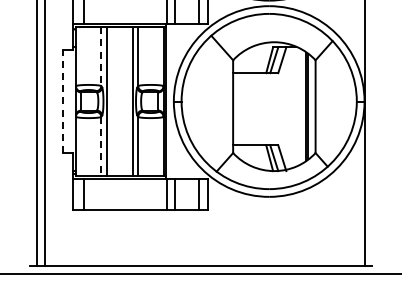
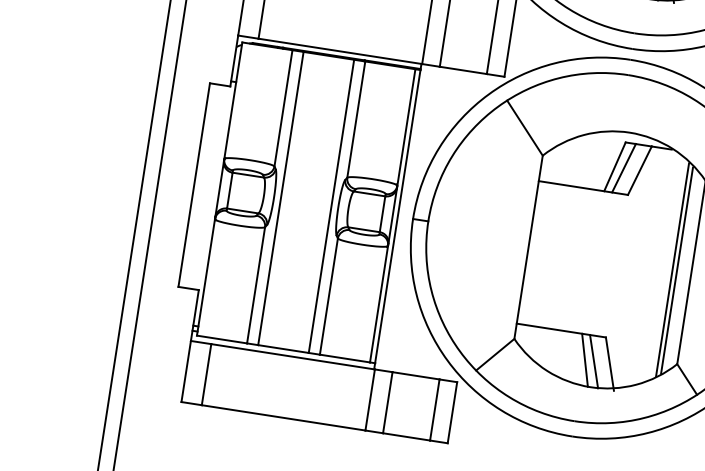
line: (101, 57) -> (283, 109), dashed -> solid
line: (63, 101) -> (195, 185), dashed -> solid
line: (101, 146) -> (256, 285), dashed -> solid

